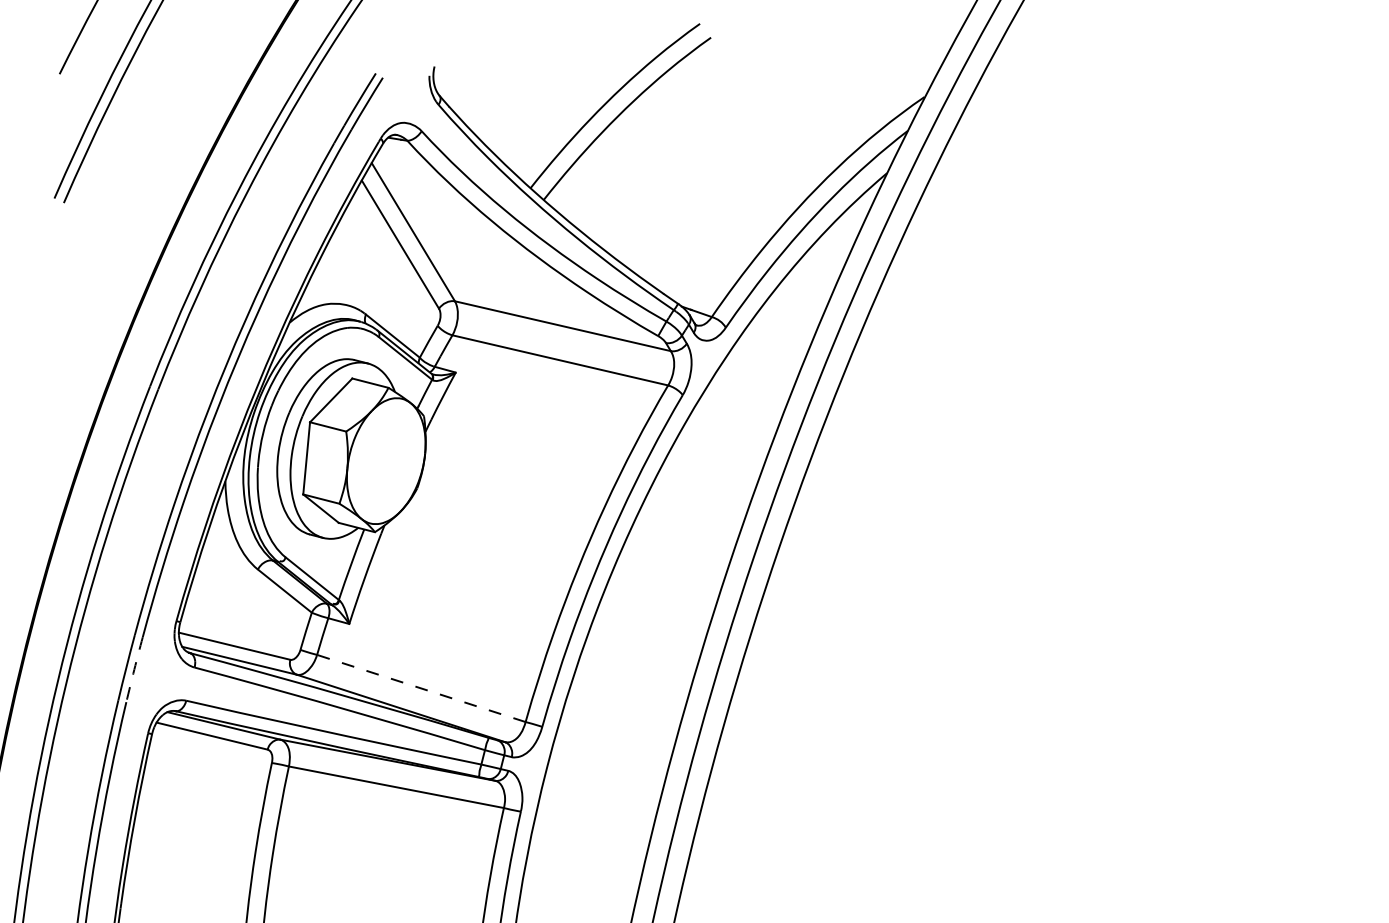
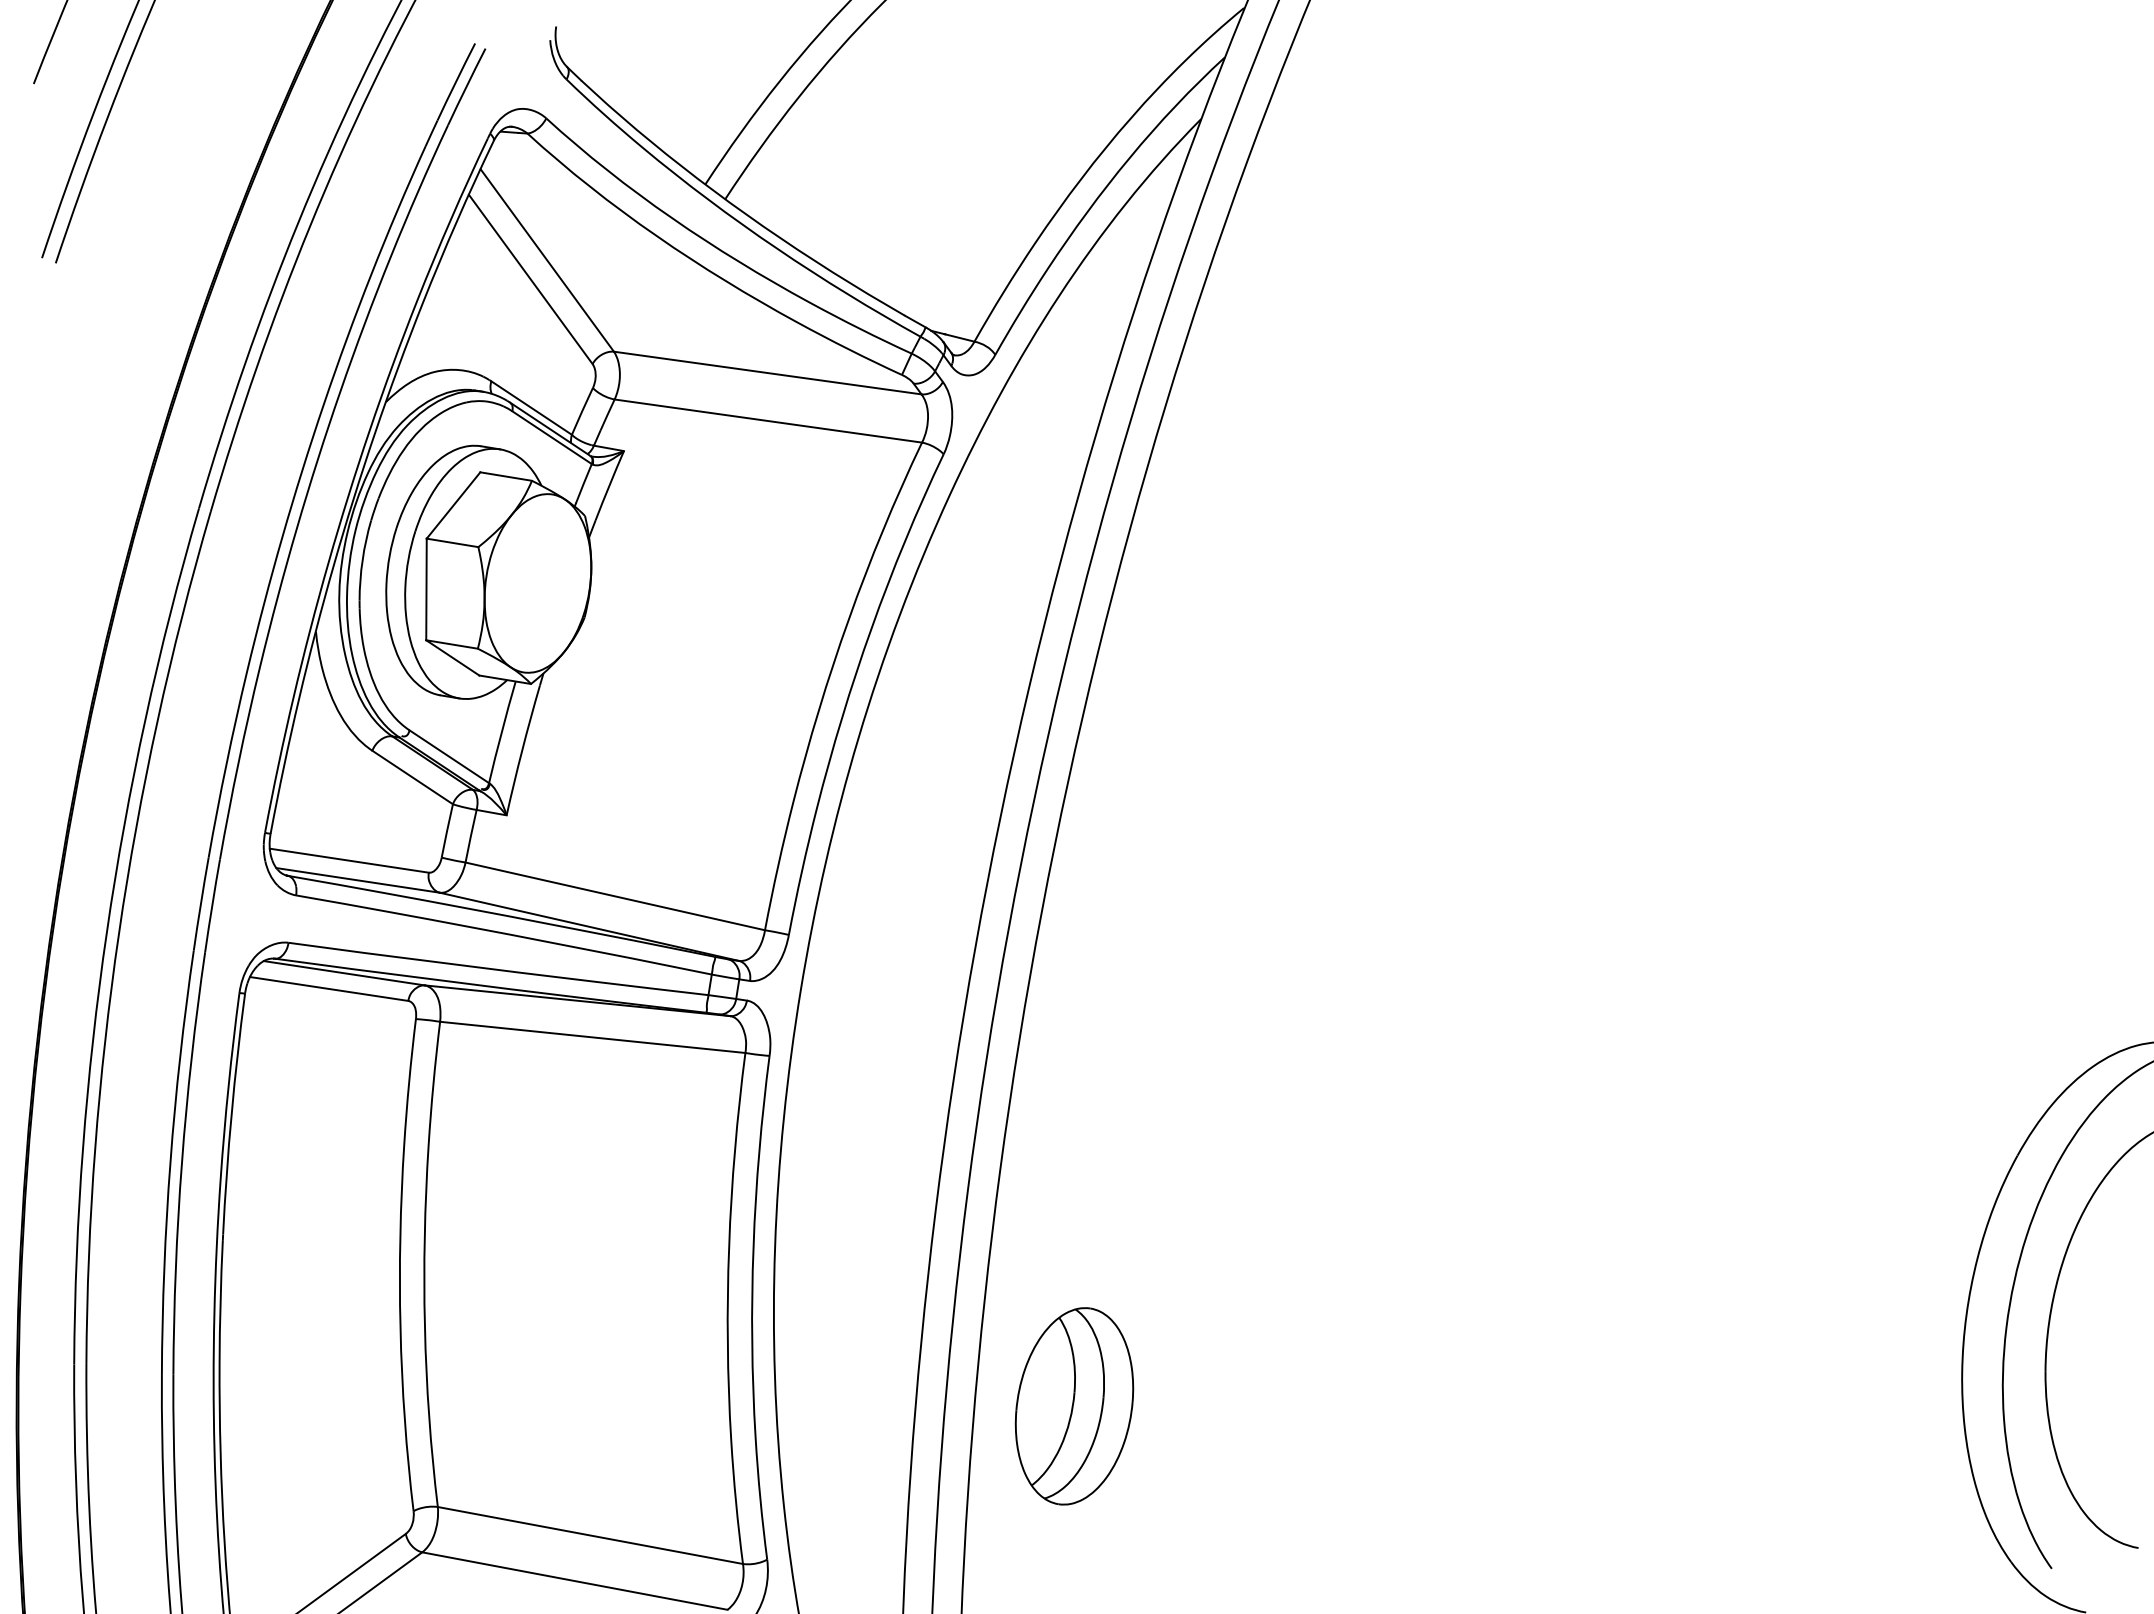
arc: (134, 669) -> (212, 905), dashed -> solid
line: (421, 688) -> (615, 896), dashed -> solid

